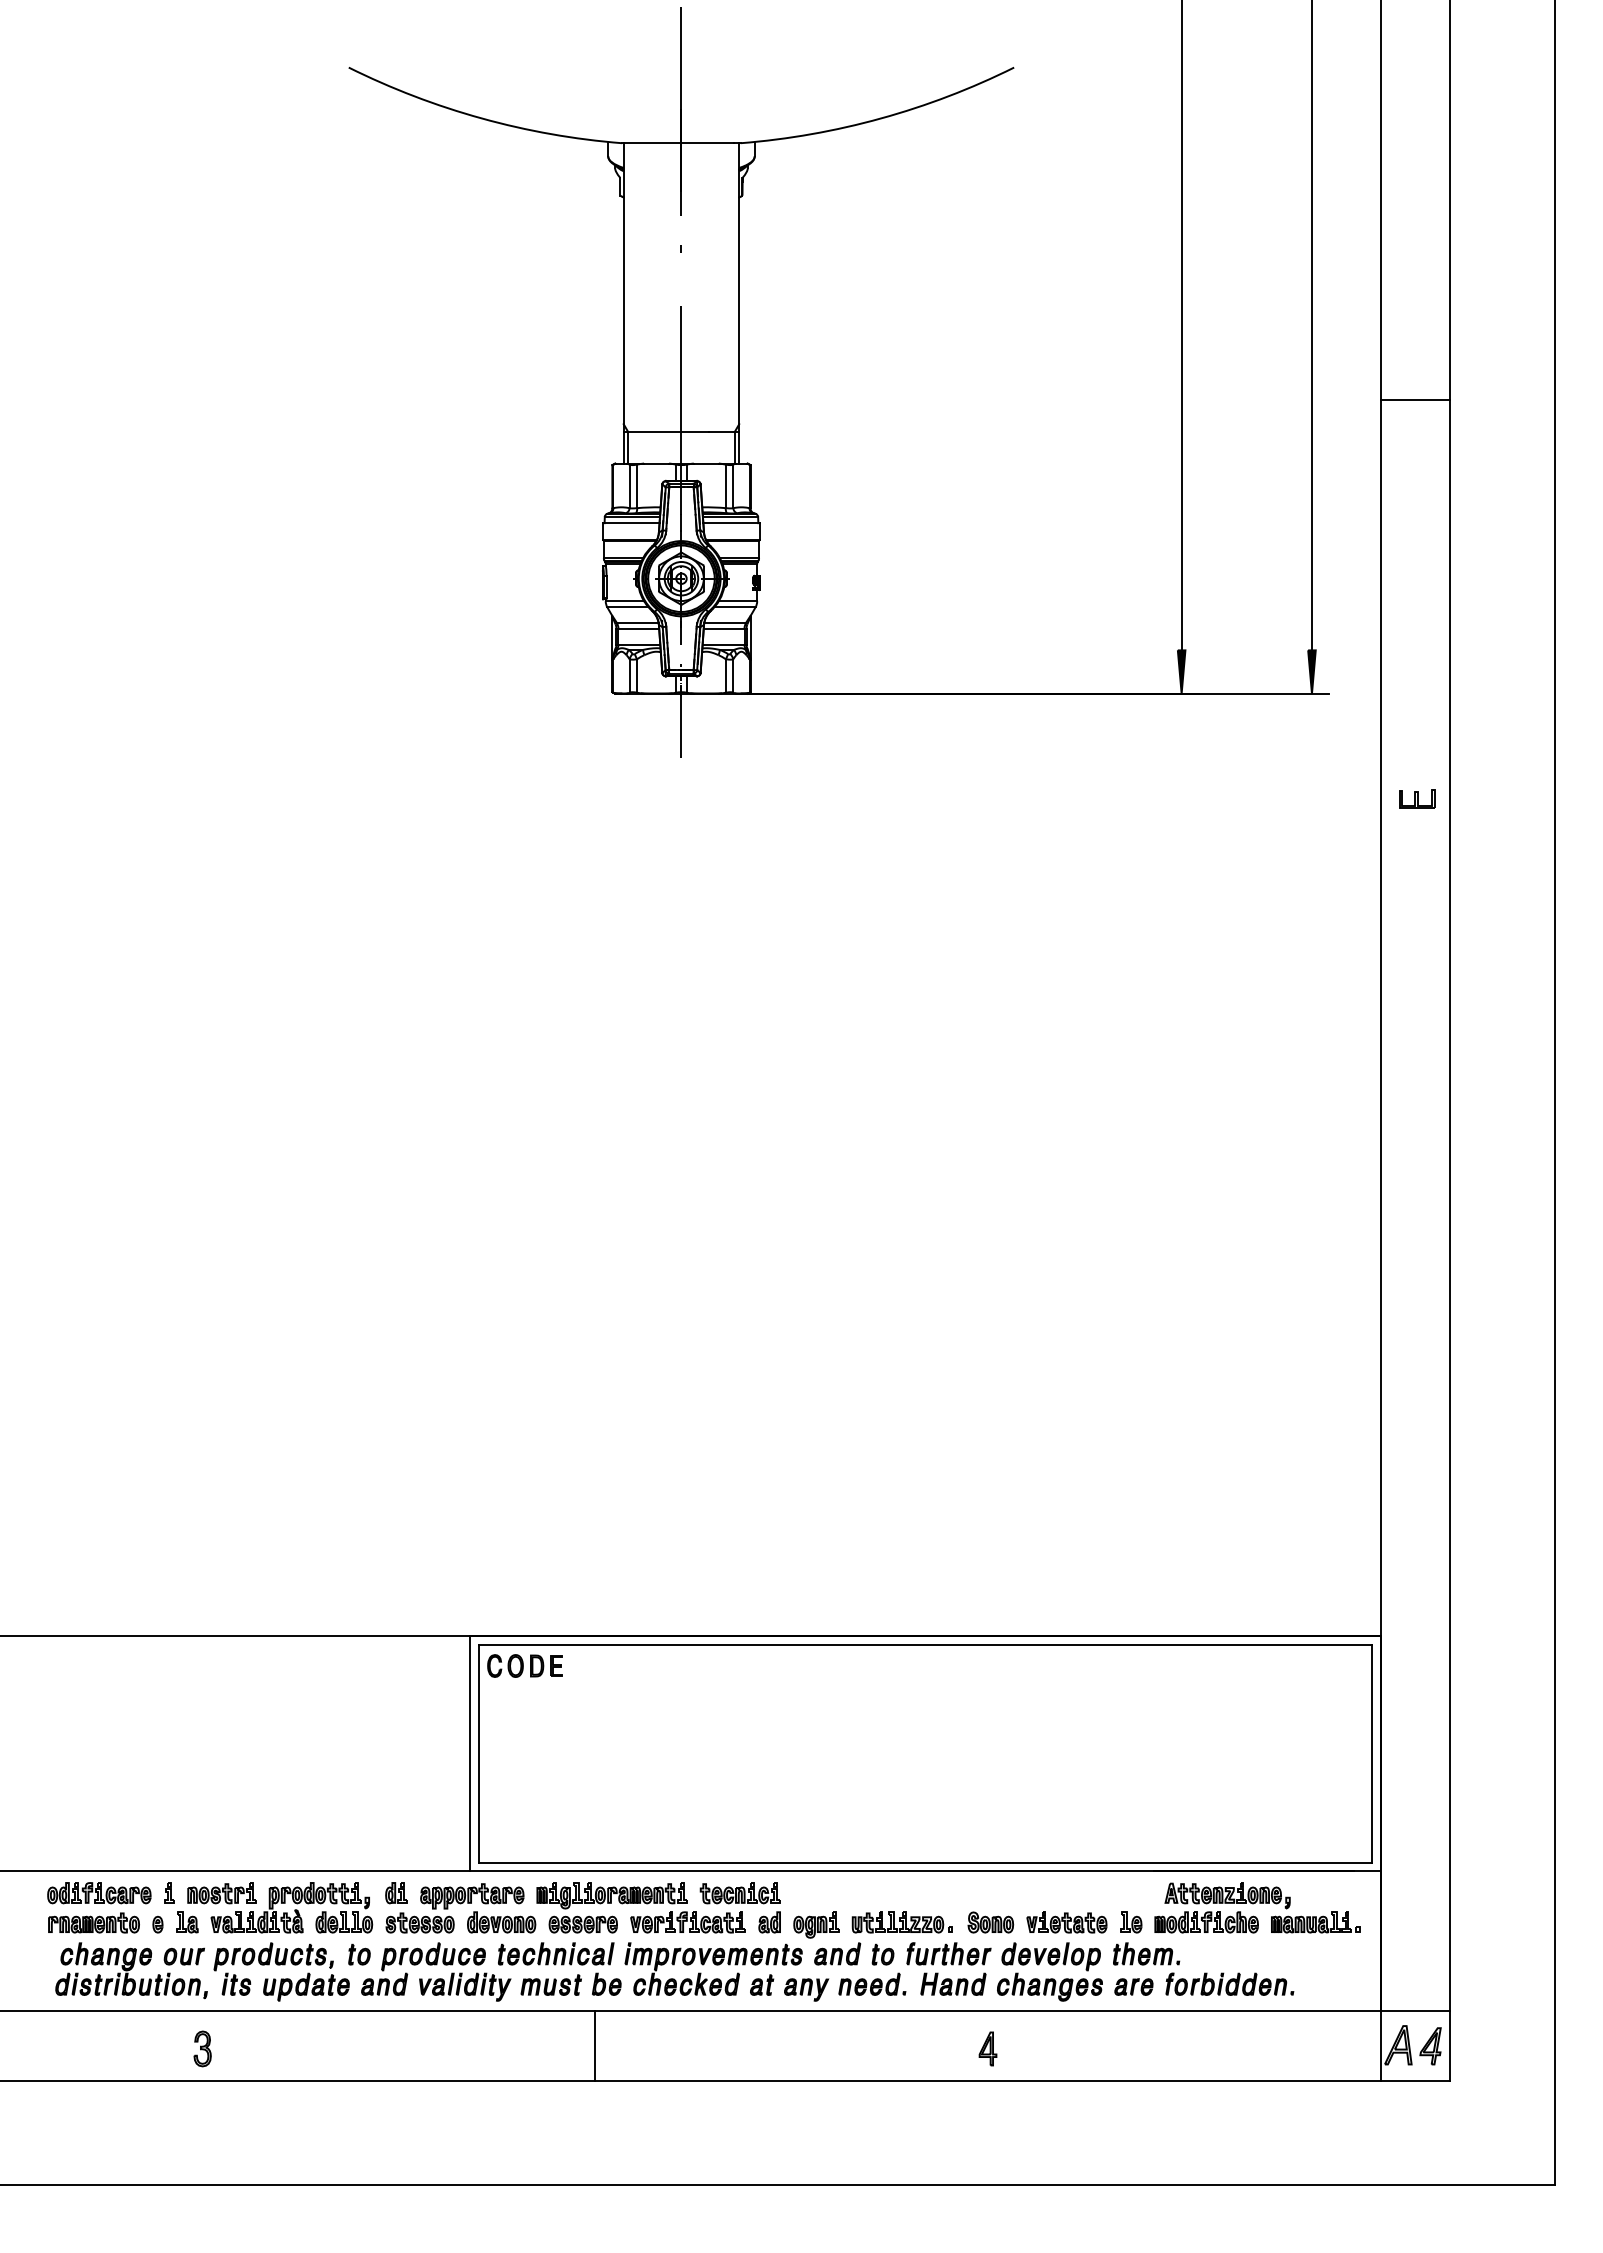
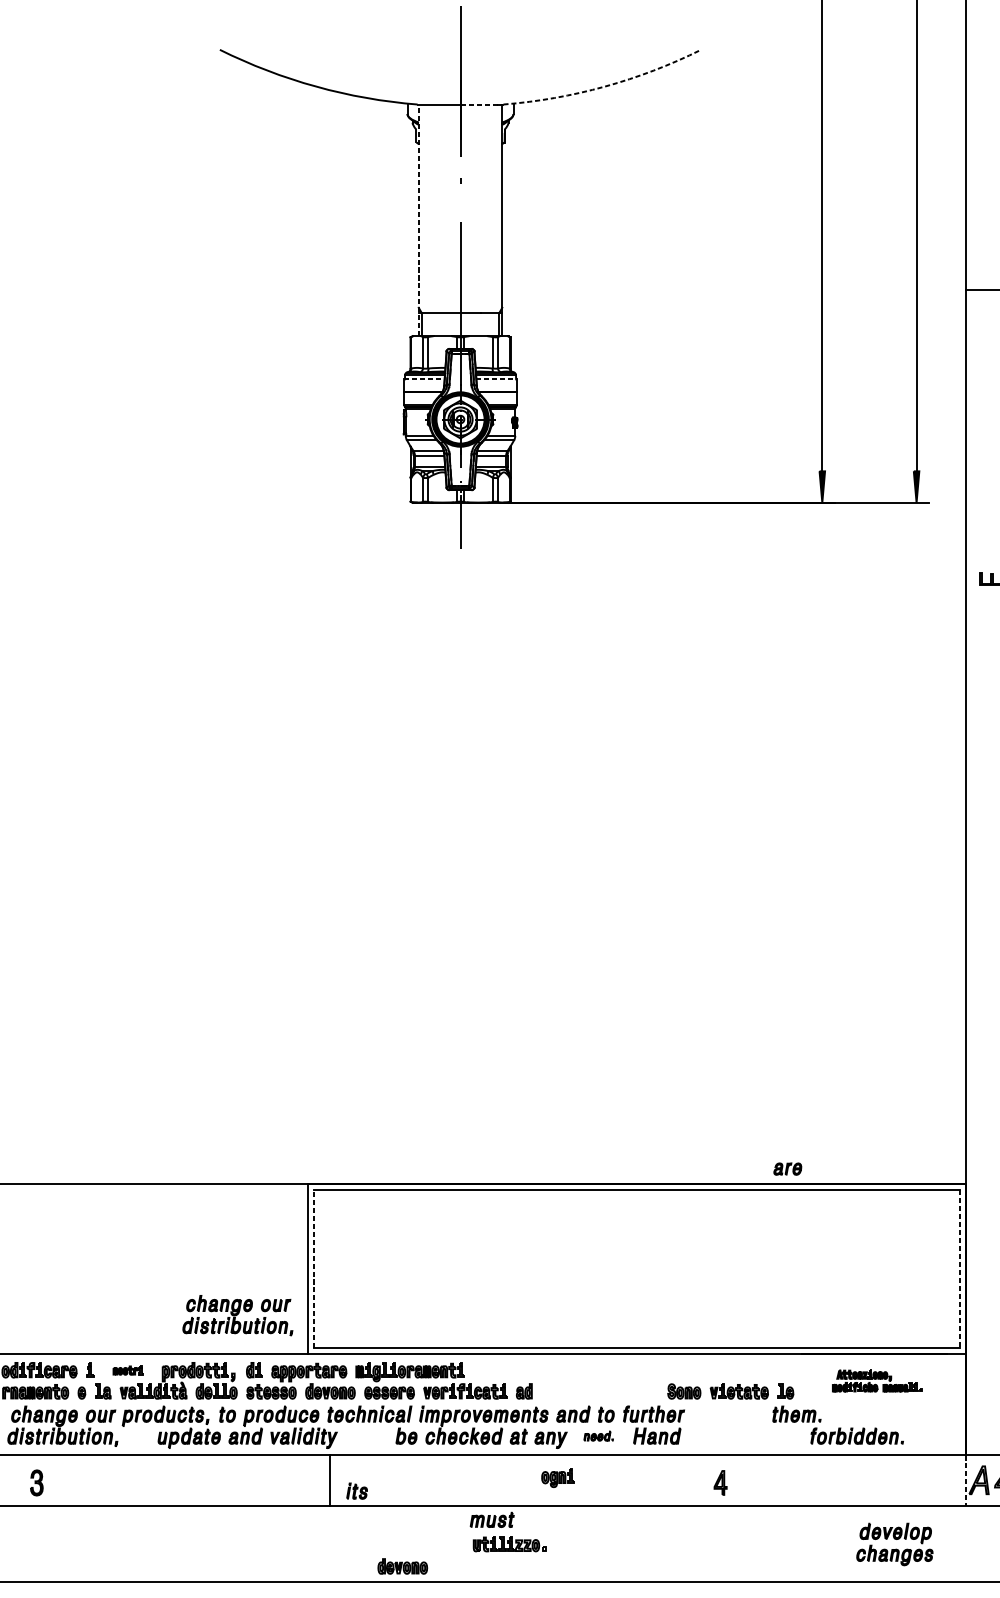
arc: (881, 118) -> (605, 86), solid -> dashed
line: (707, 143) -> (479, 104), solid -> dashed
line: (623, 302) -> (418, 219), solid -> dashed
line: (631, 523) -> (424, 379), solid -> dashed
line: (731, 523) -> (496, 379), solid -> dashed
part: (524, 1665) -> (347, 1205), removed
line: (478, 1753) -> (313, 1269), solid -> dashed
line: (1371, 1754) -> (959, 1269), solid -> dashed
part: (373, 1817) -> (237, 1315), added
part: (221, 1893) -> (127, 1370), size x0.6
part: (739, 1893) -> (502, 1370), removed
part: (1257, 1907) -> (877, 1380), size x0.6
part: (901, 1922) -> (509, 1544), moved
part: (816, 1924) -> (558, 1477), moved
part: (1050, 1965) -> (895, 1539), moved
part: (236, 1983) -> (357, 1490), moved
part: (872, 1983) -> (598, 1435), size x0.6
part: (550, 1984) -> (491, 1519), moved
part: (1133, 1986) -> (787, 1168), moved
line: (595, 2045) -> (330, 1480), moved
line: (1380, 2045) -> (966, 1480), solid -> dashed
part: (202, 2048) -> (36, 1482), moved
part: (987, 2048) -> (720, 1482), moved
part: (601, 2164) -> (402, 1566), added

